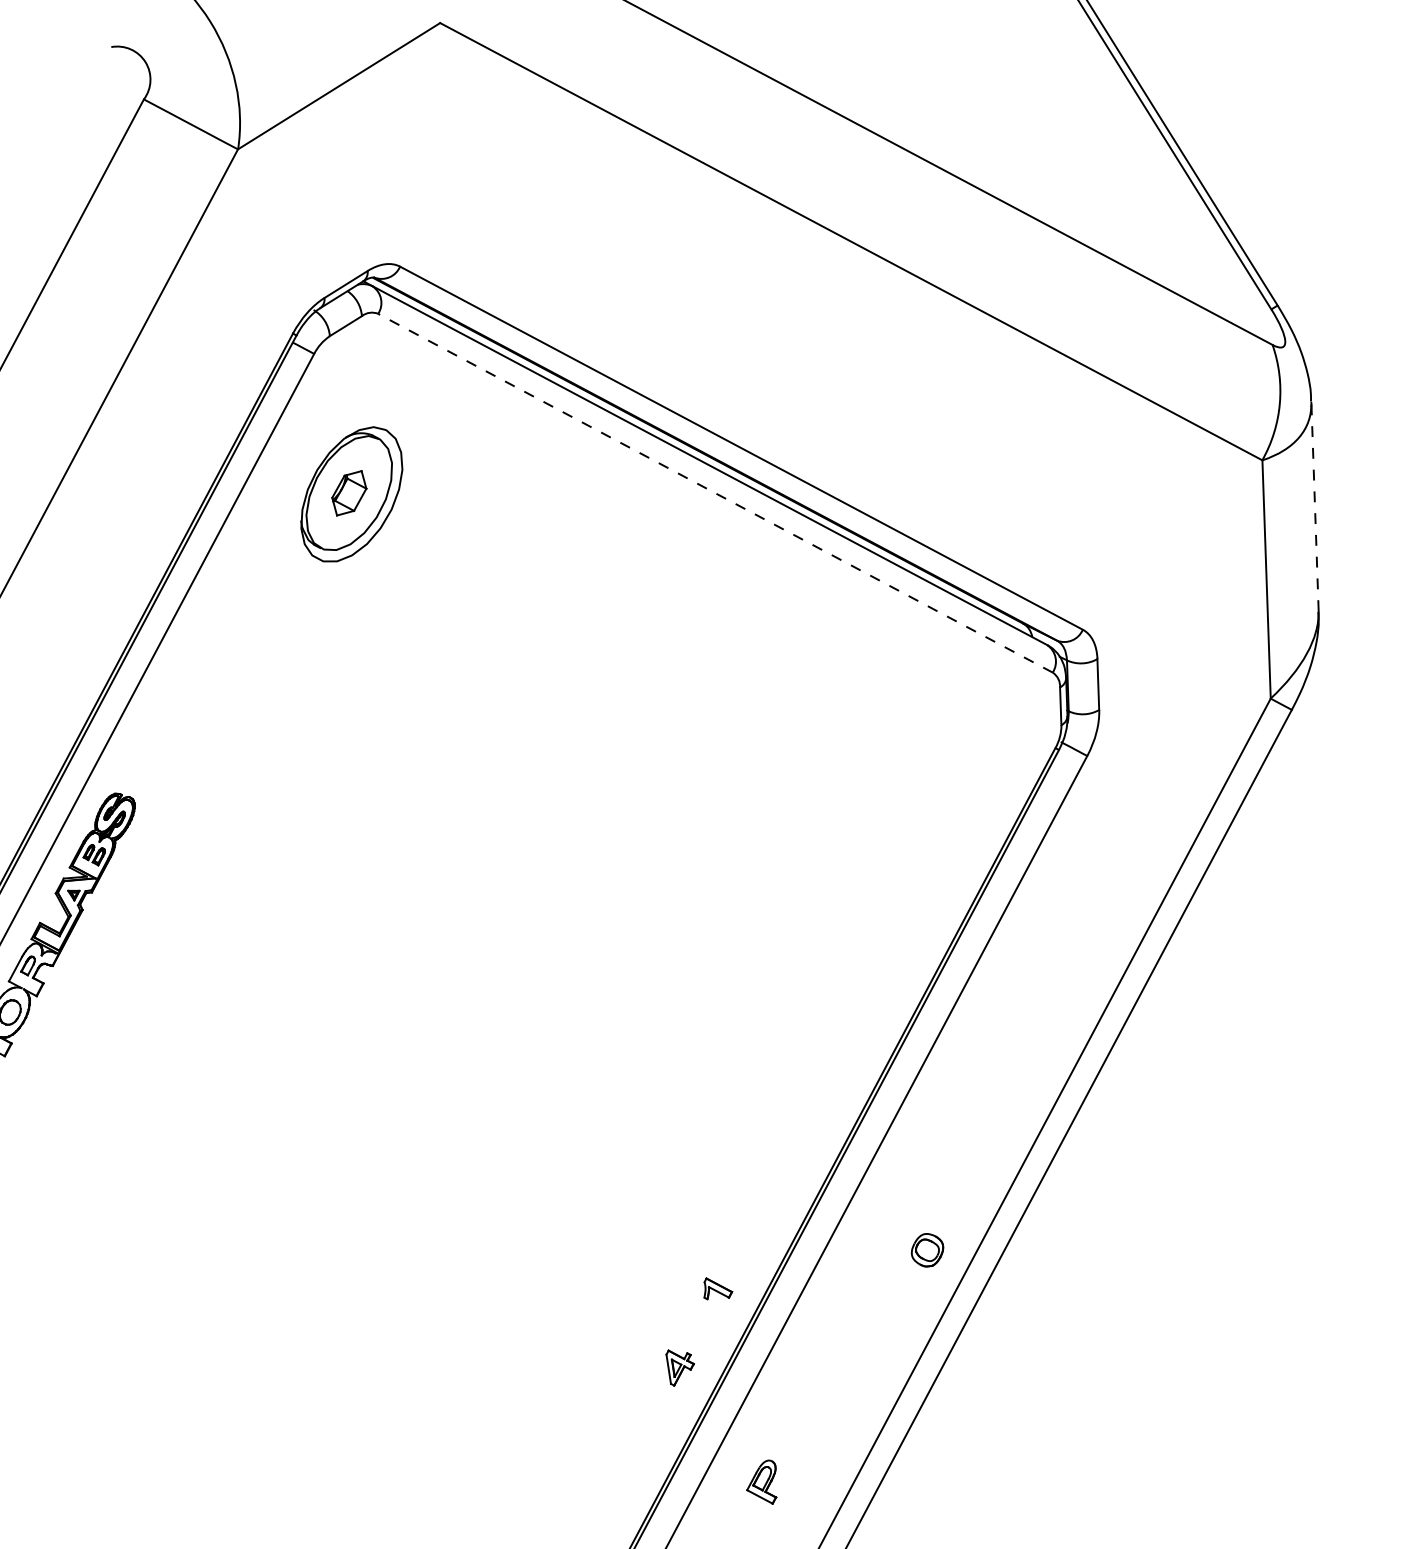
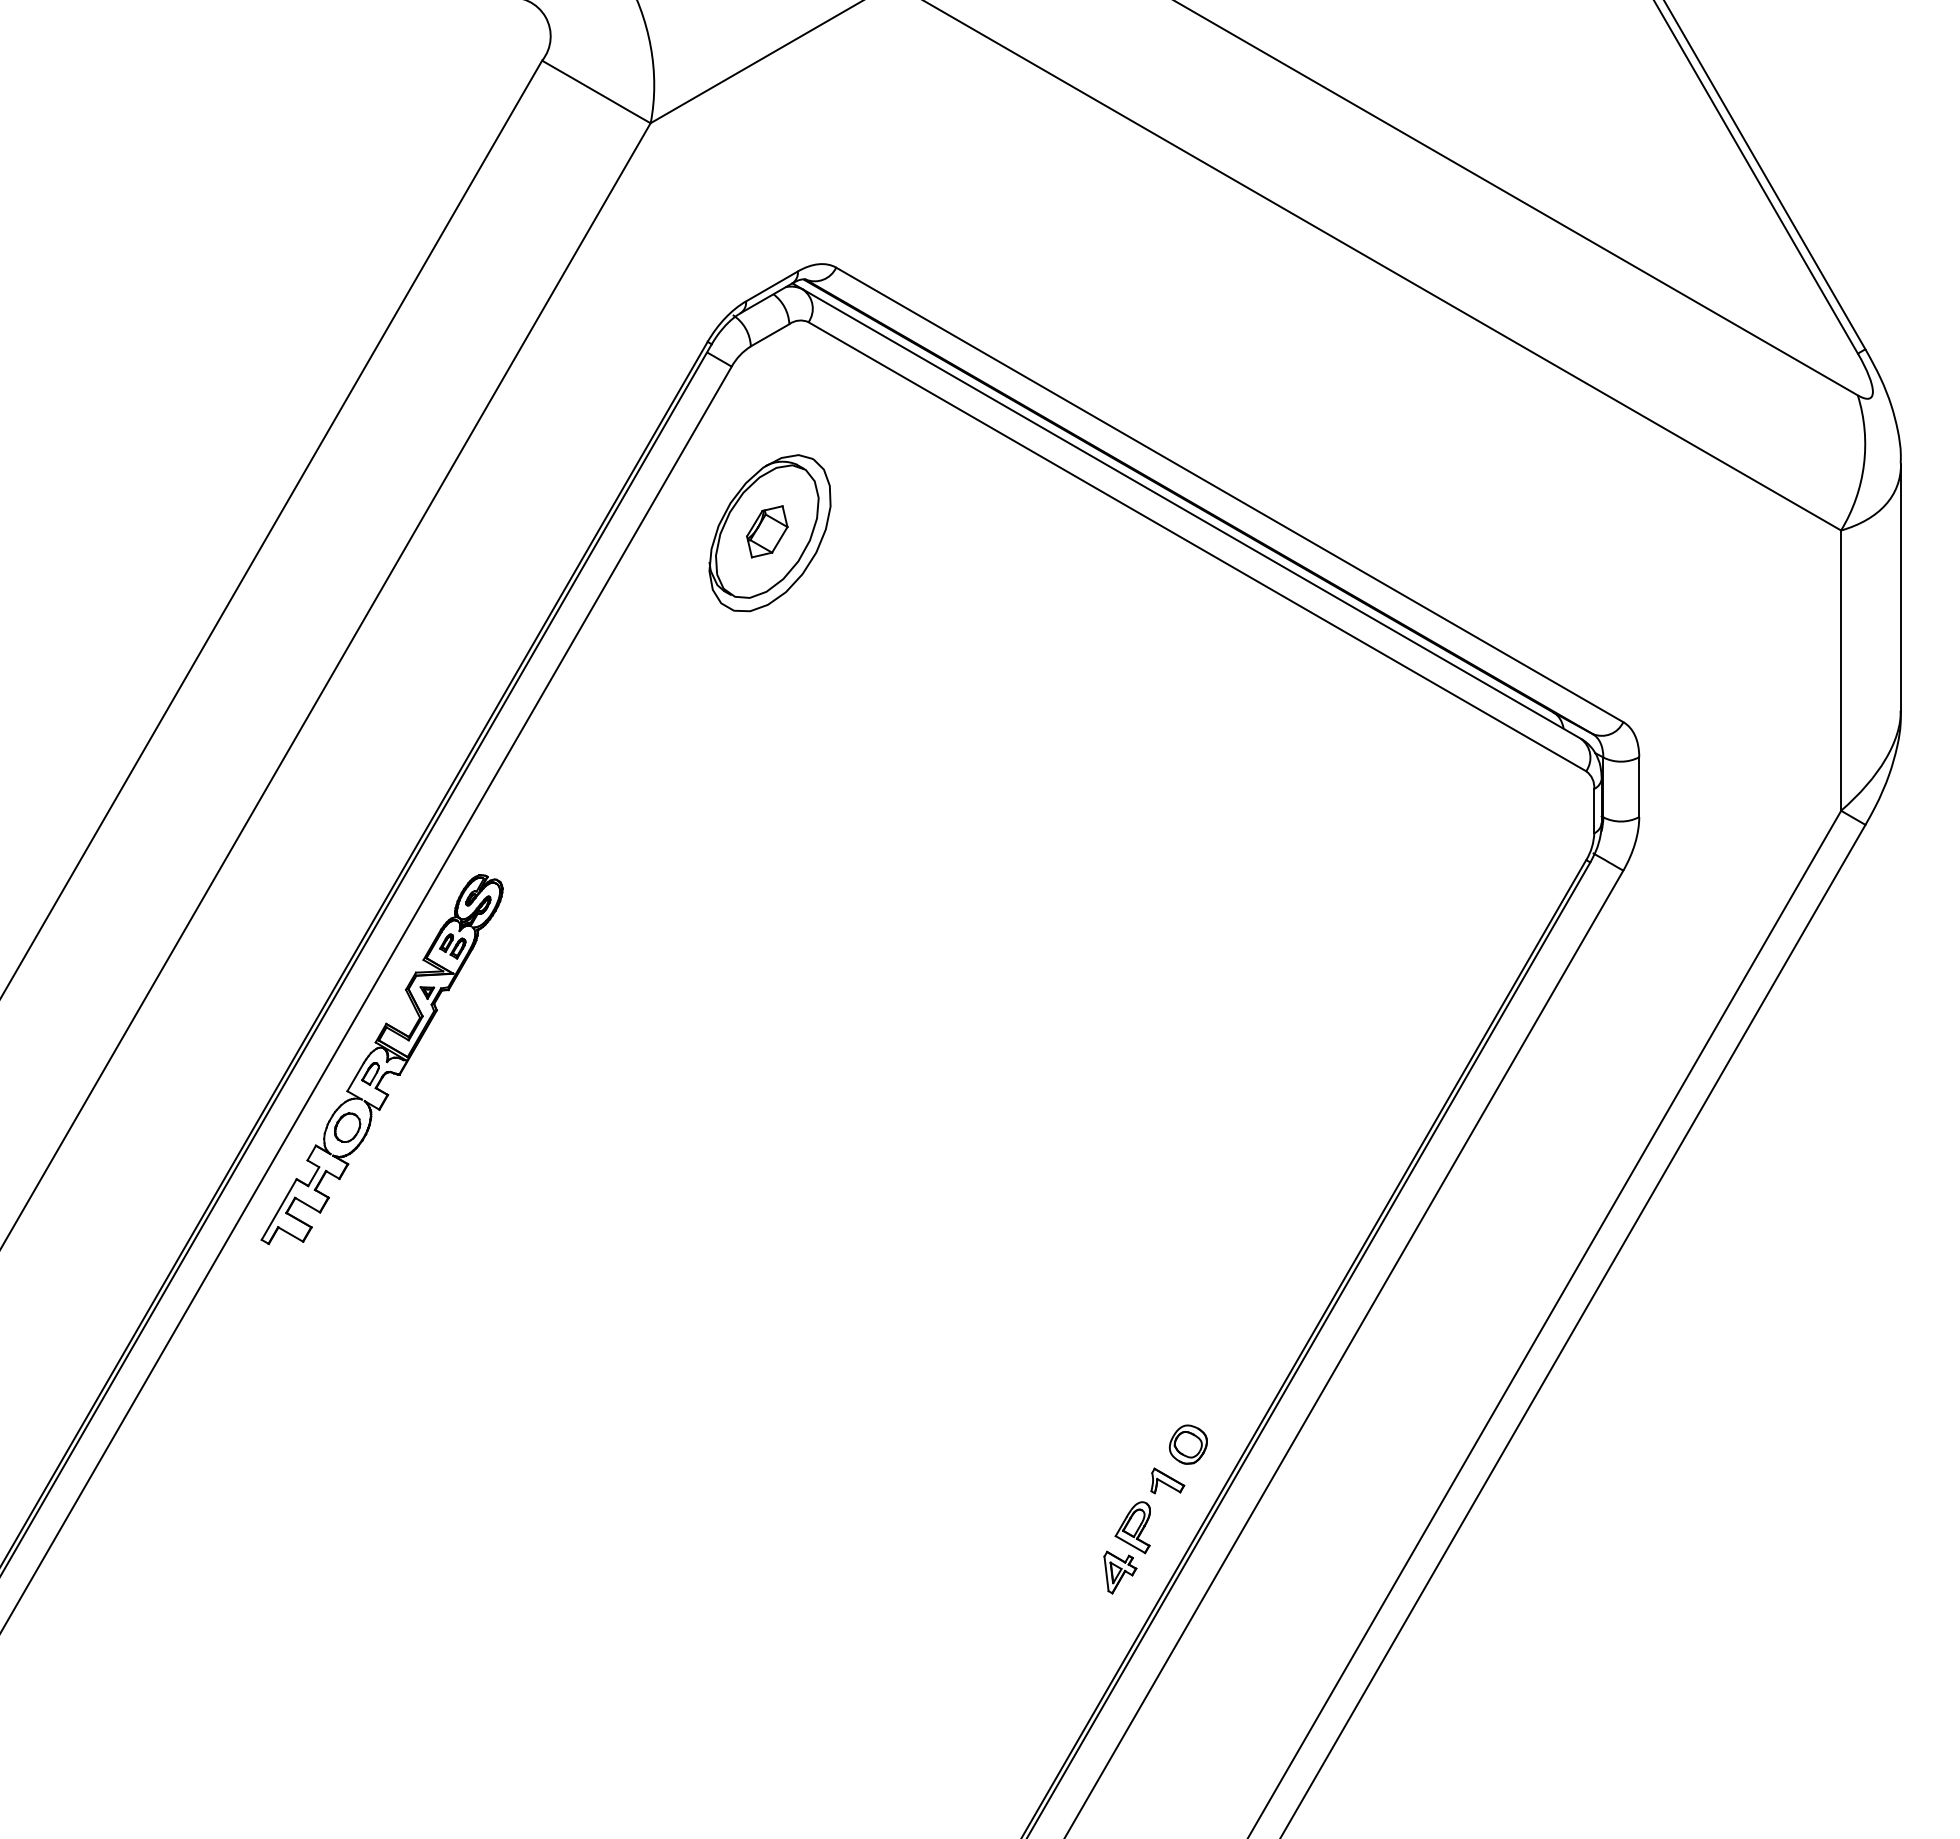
line: (715, 493) -> (1197, 546), dashed -> solid
line: (1315, 506) -> (1901, 587), dashed -> solid
part: (926, 1250) -> (1187, 1444), moved
part: (761, 1482) -> (1132, 1527), moved

